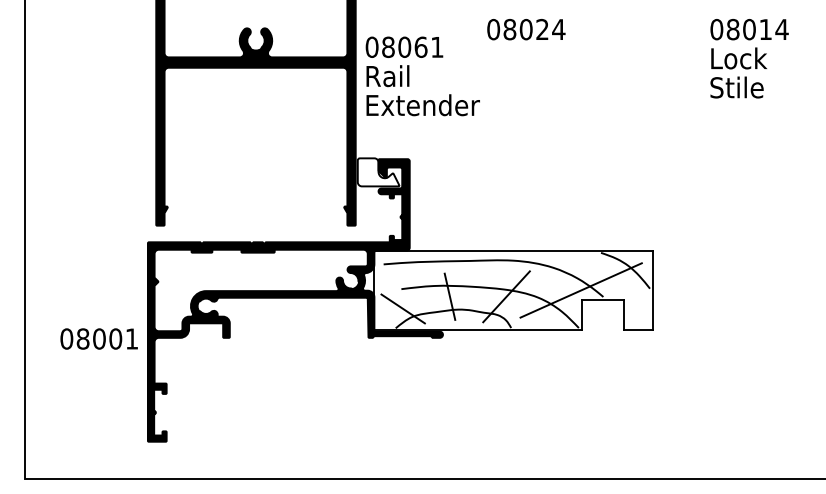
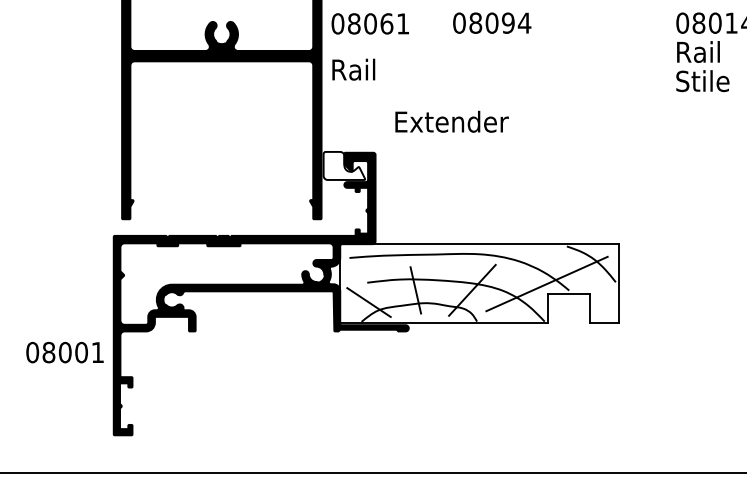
text: (542, 29) -> (508, 23), 08024 -> 08094
text: (404, 46) -> (370, 23), moved
text: (740, 58) -> (706, 52), Lock -> Rail
text: (422, 105) -> (451, 122), moved
text: (98, 338) -> (64, 352), moved

